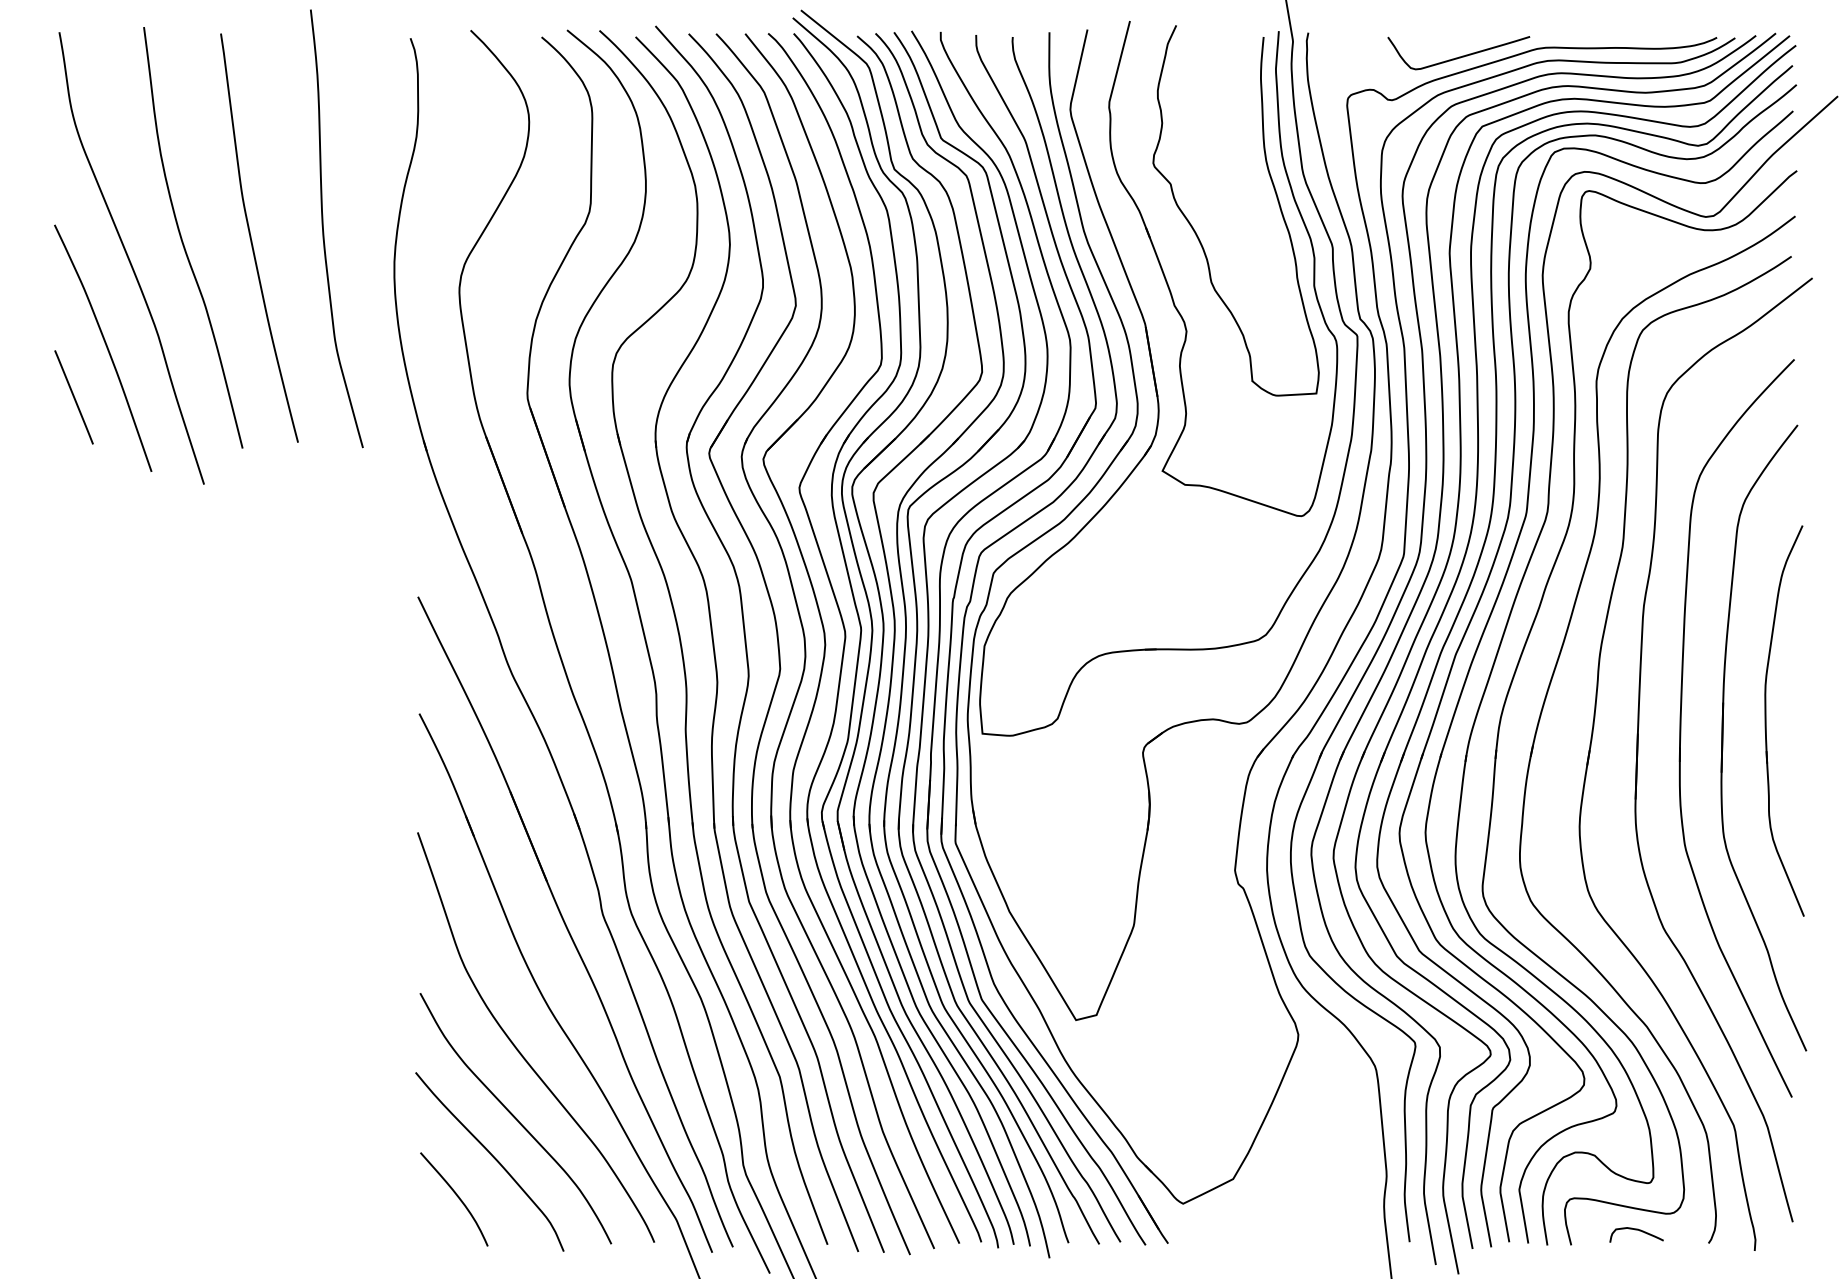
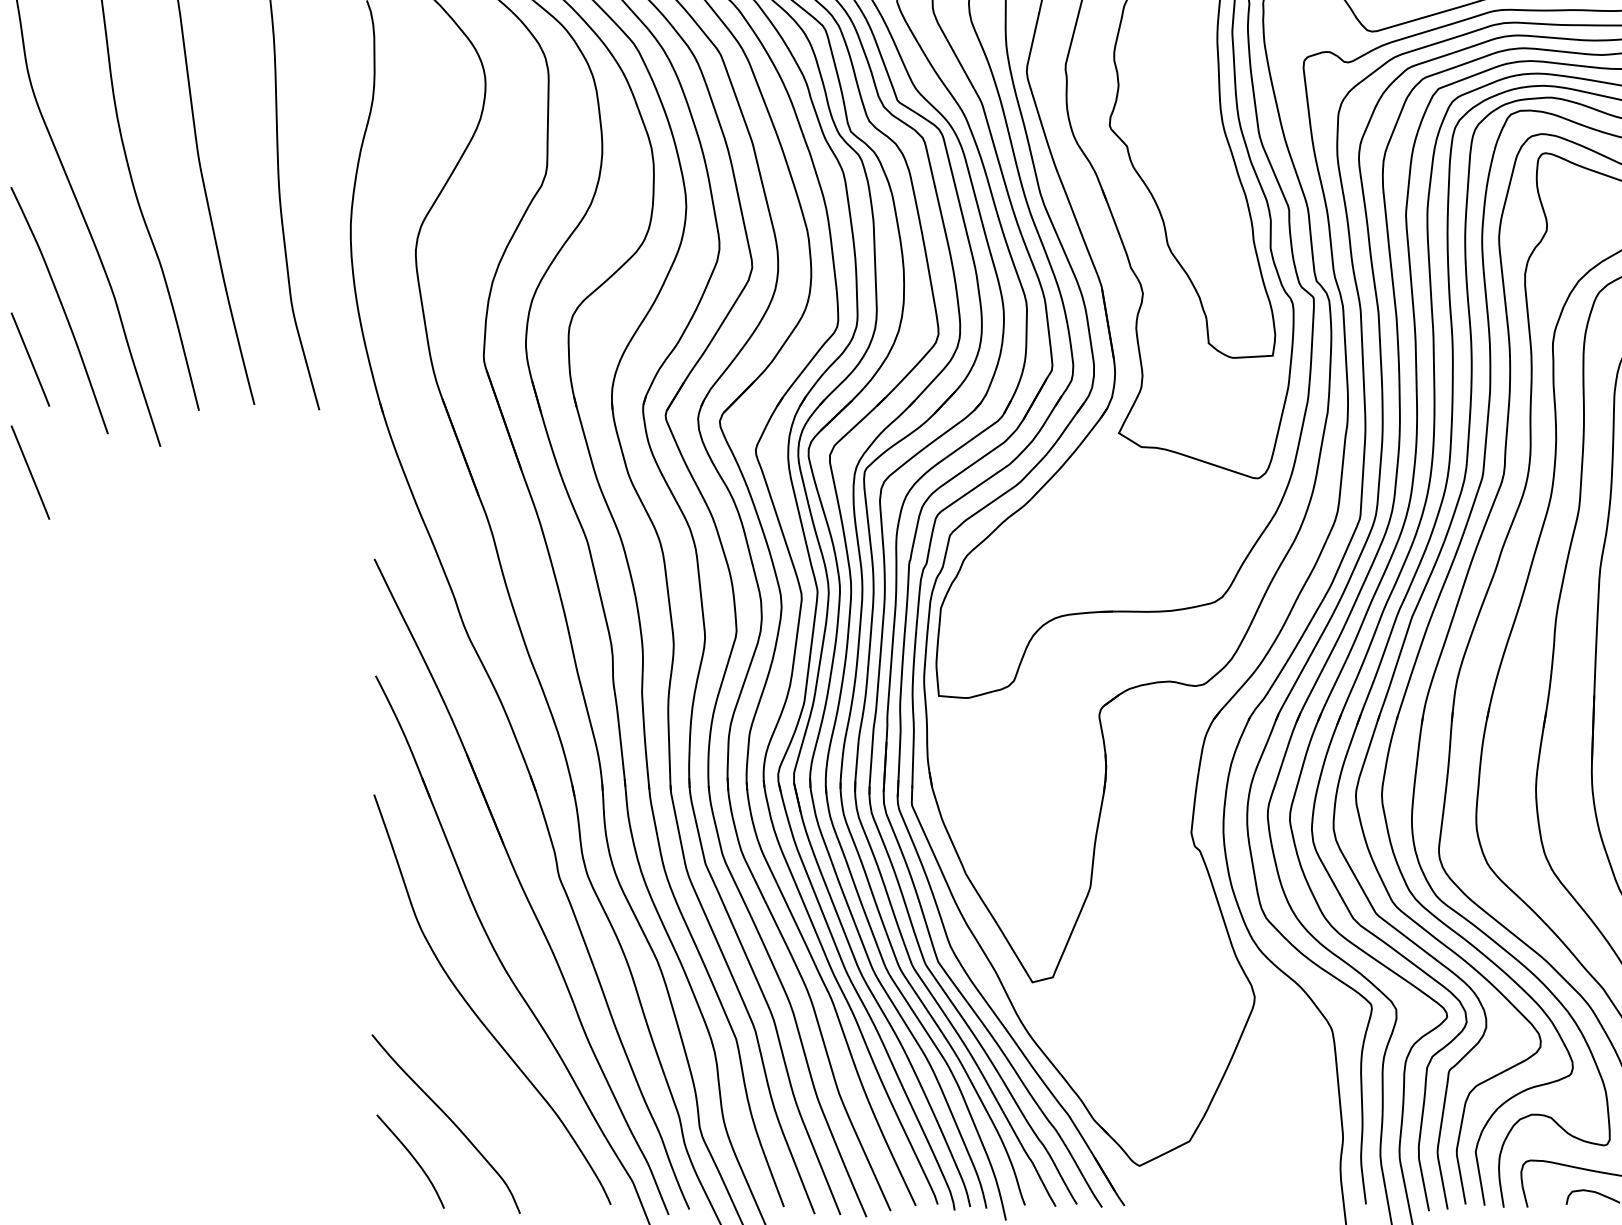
line: (73, 510) -> (29, 472), added
curve: (515, 1118) -> (471, 1080), removed

